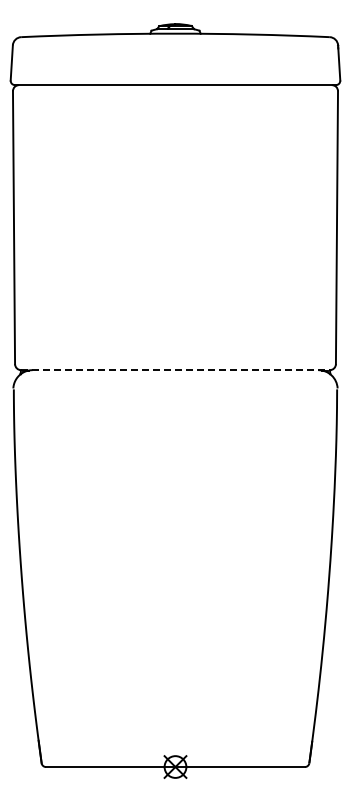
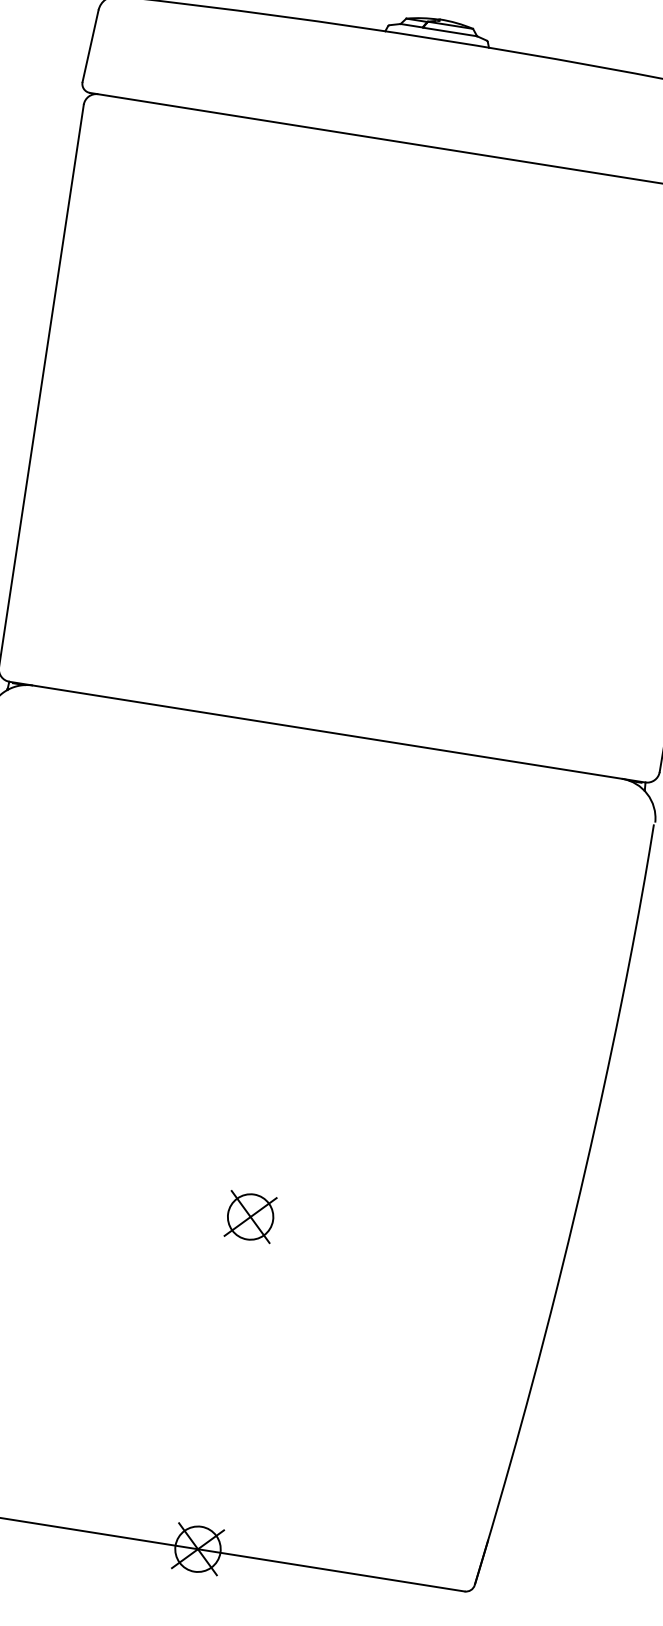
line: (175, 370) -> (327, 732), dashed -> solid
part: (175, 605) -> (250, 1216), added

